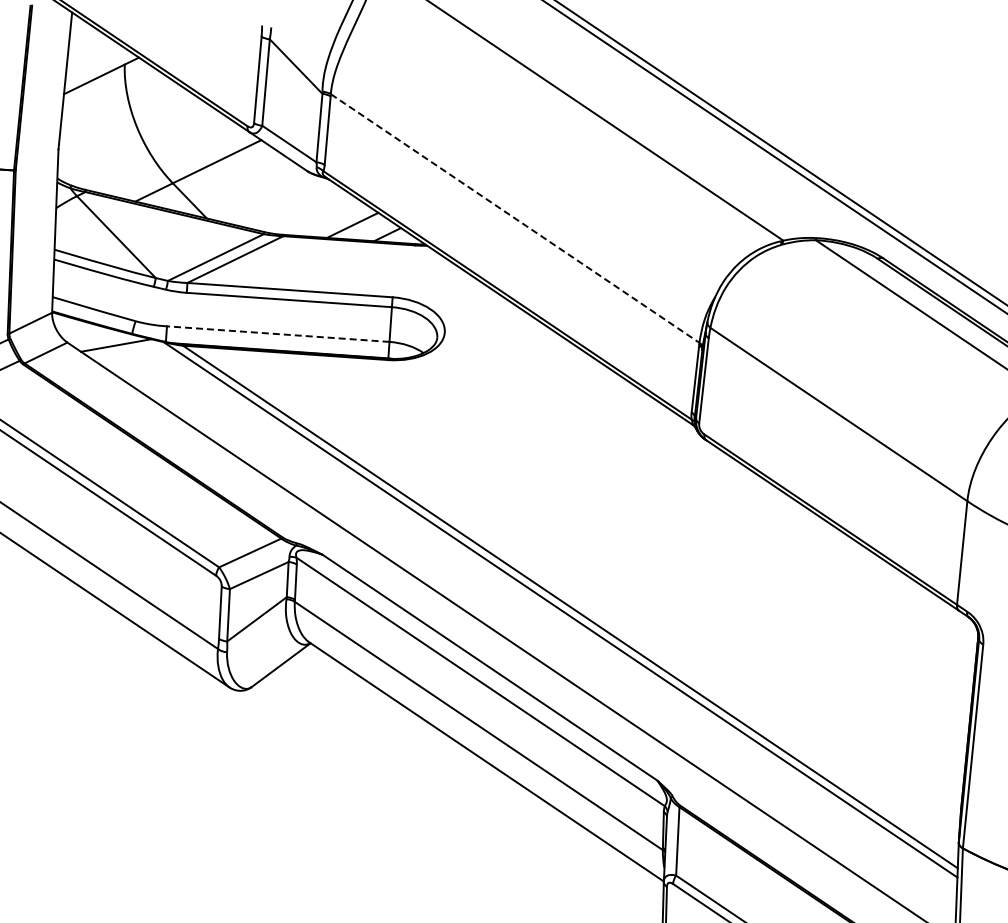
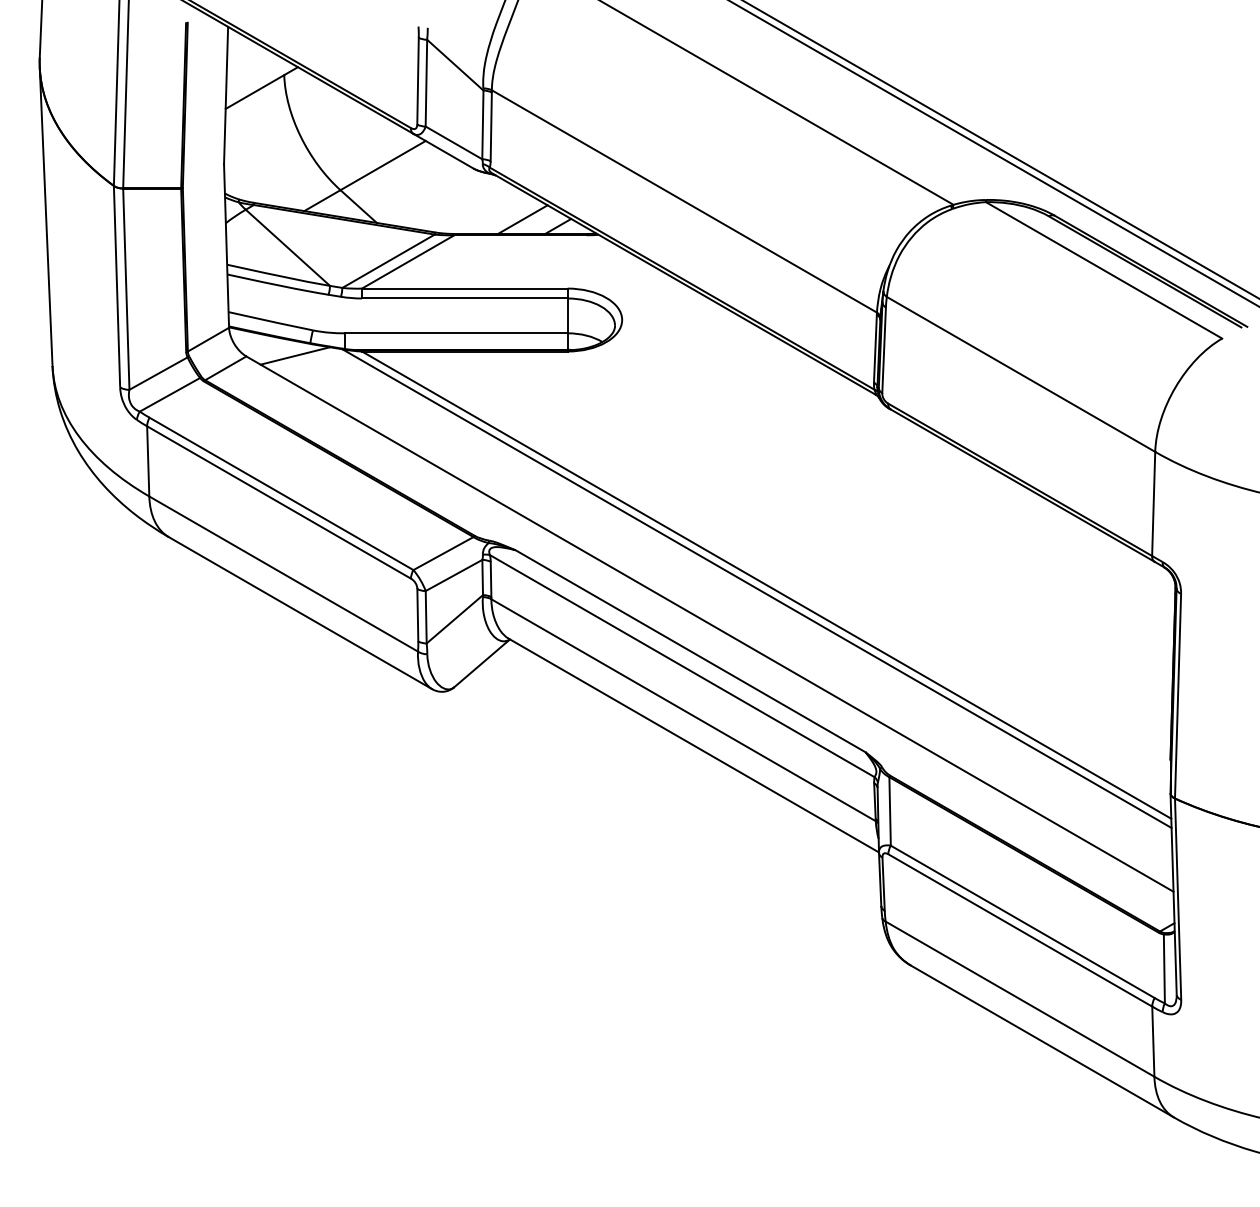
line: (515, 218) -> (684, 201), dashed -> solid
line: (278, 334) -> (456, 333), dashed -> solid

